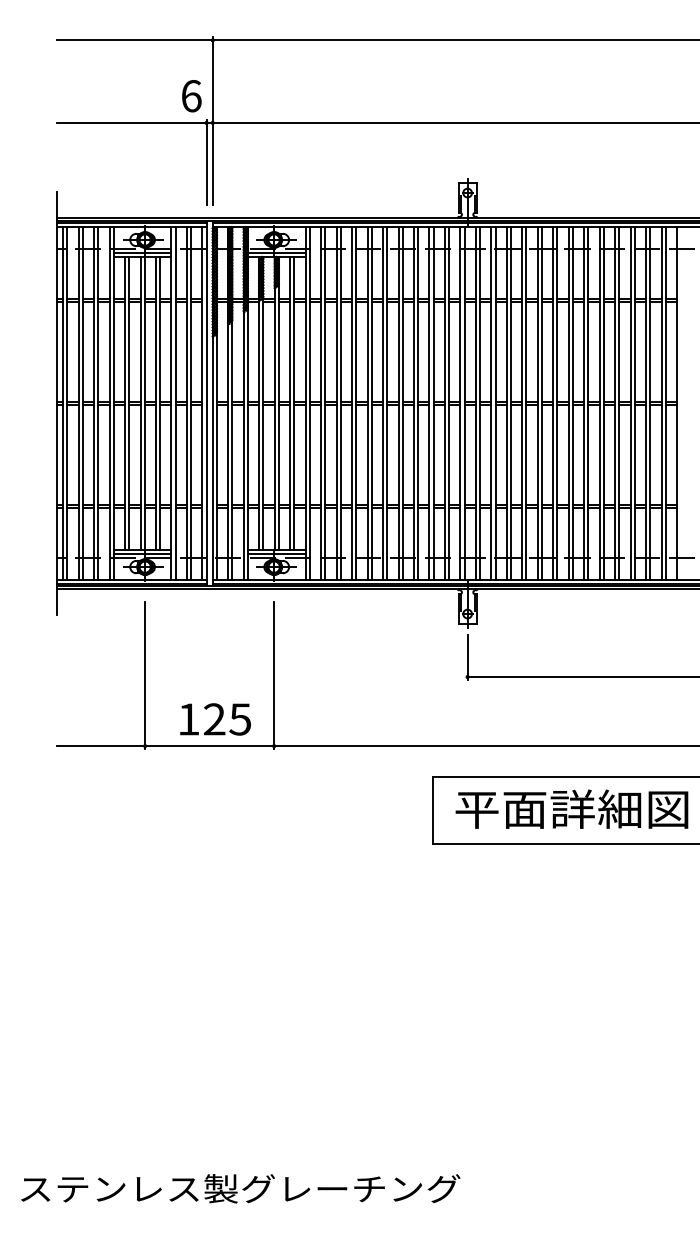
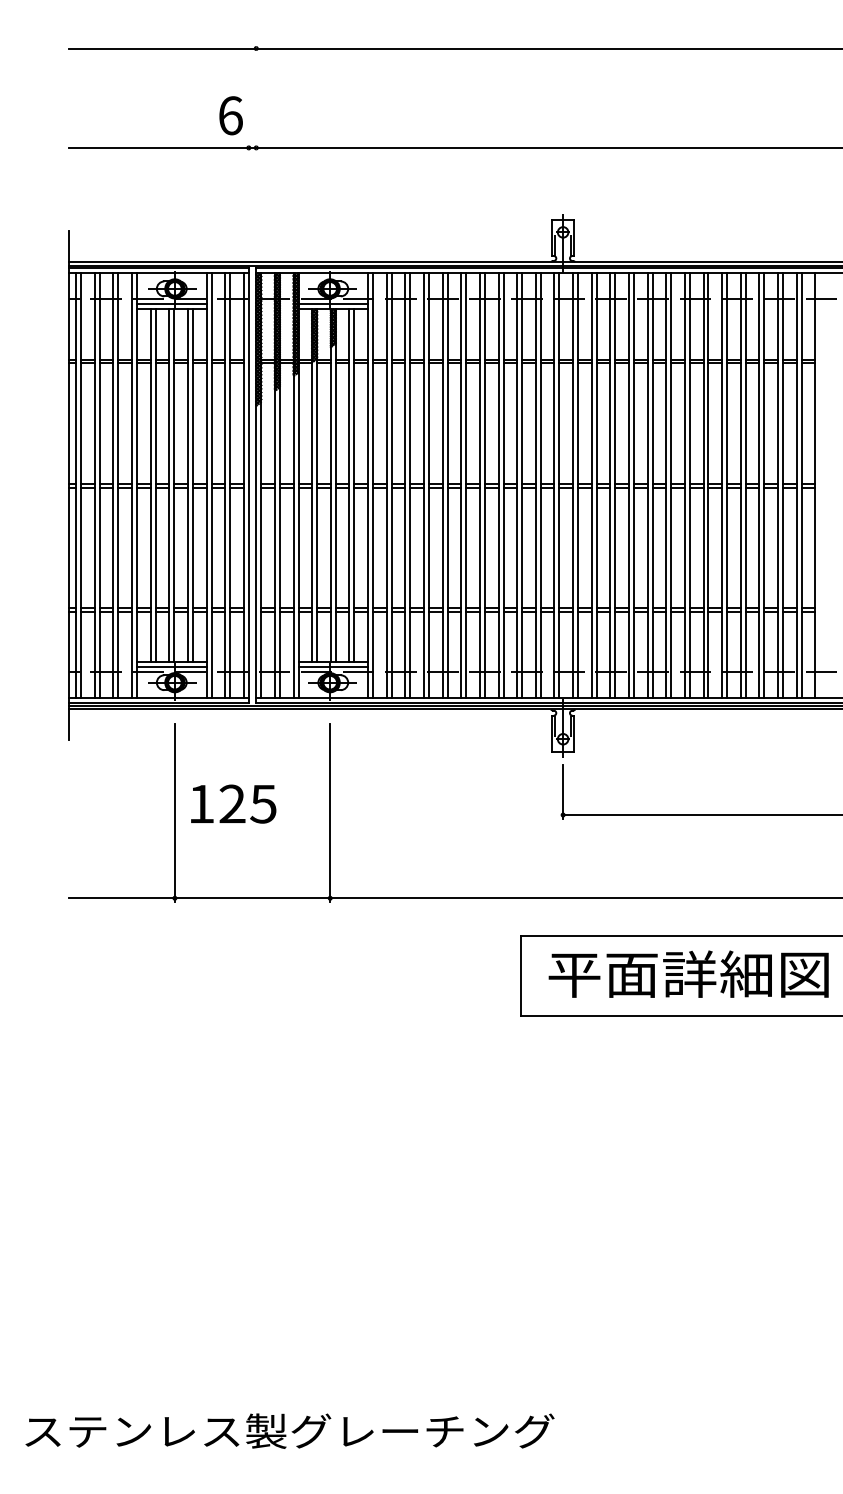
line: (212, 120) -> (256, 145), removed
line: (206, 162) -> (248, 195), removed
text: (215, 718) -> (233, 803), moved

